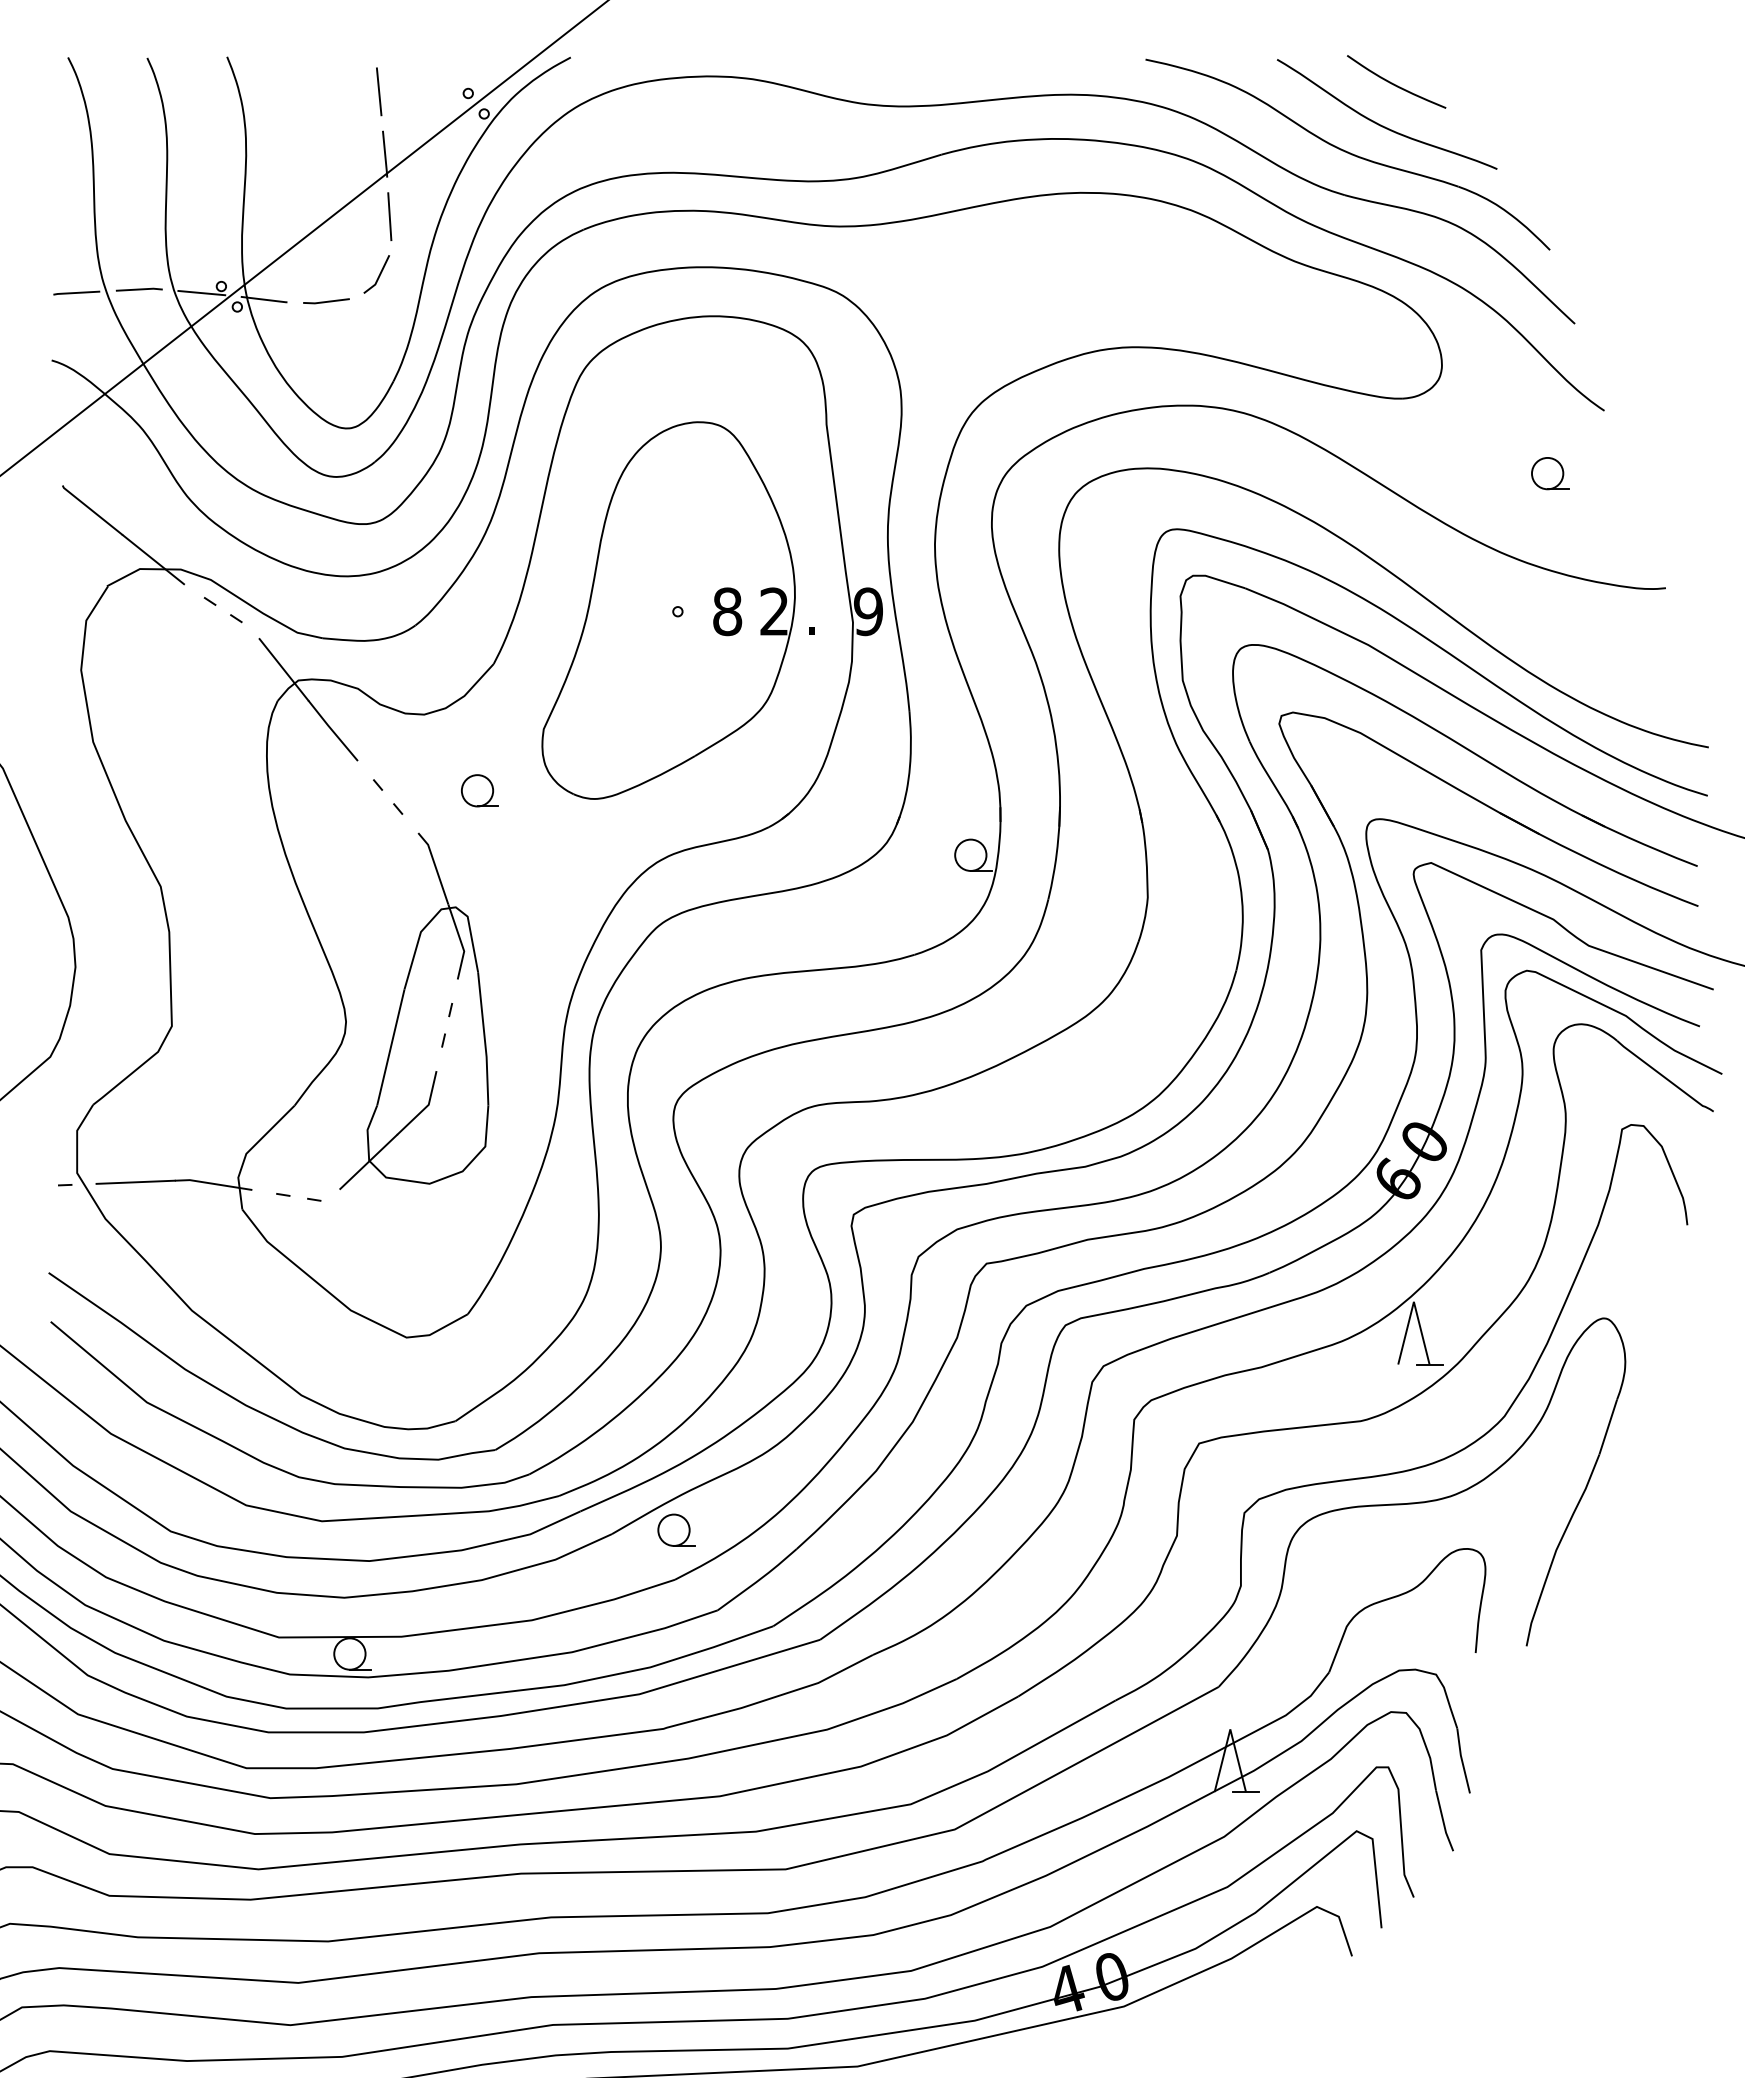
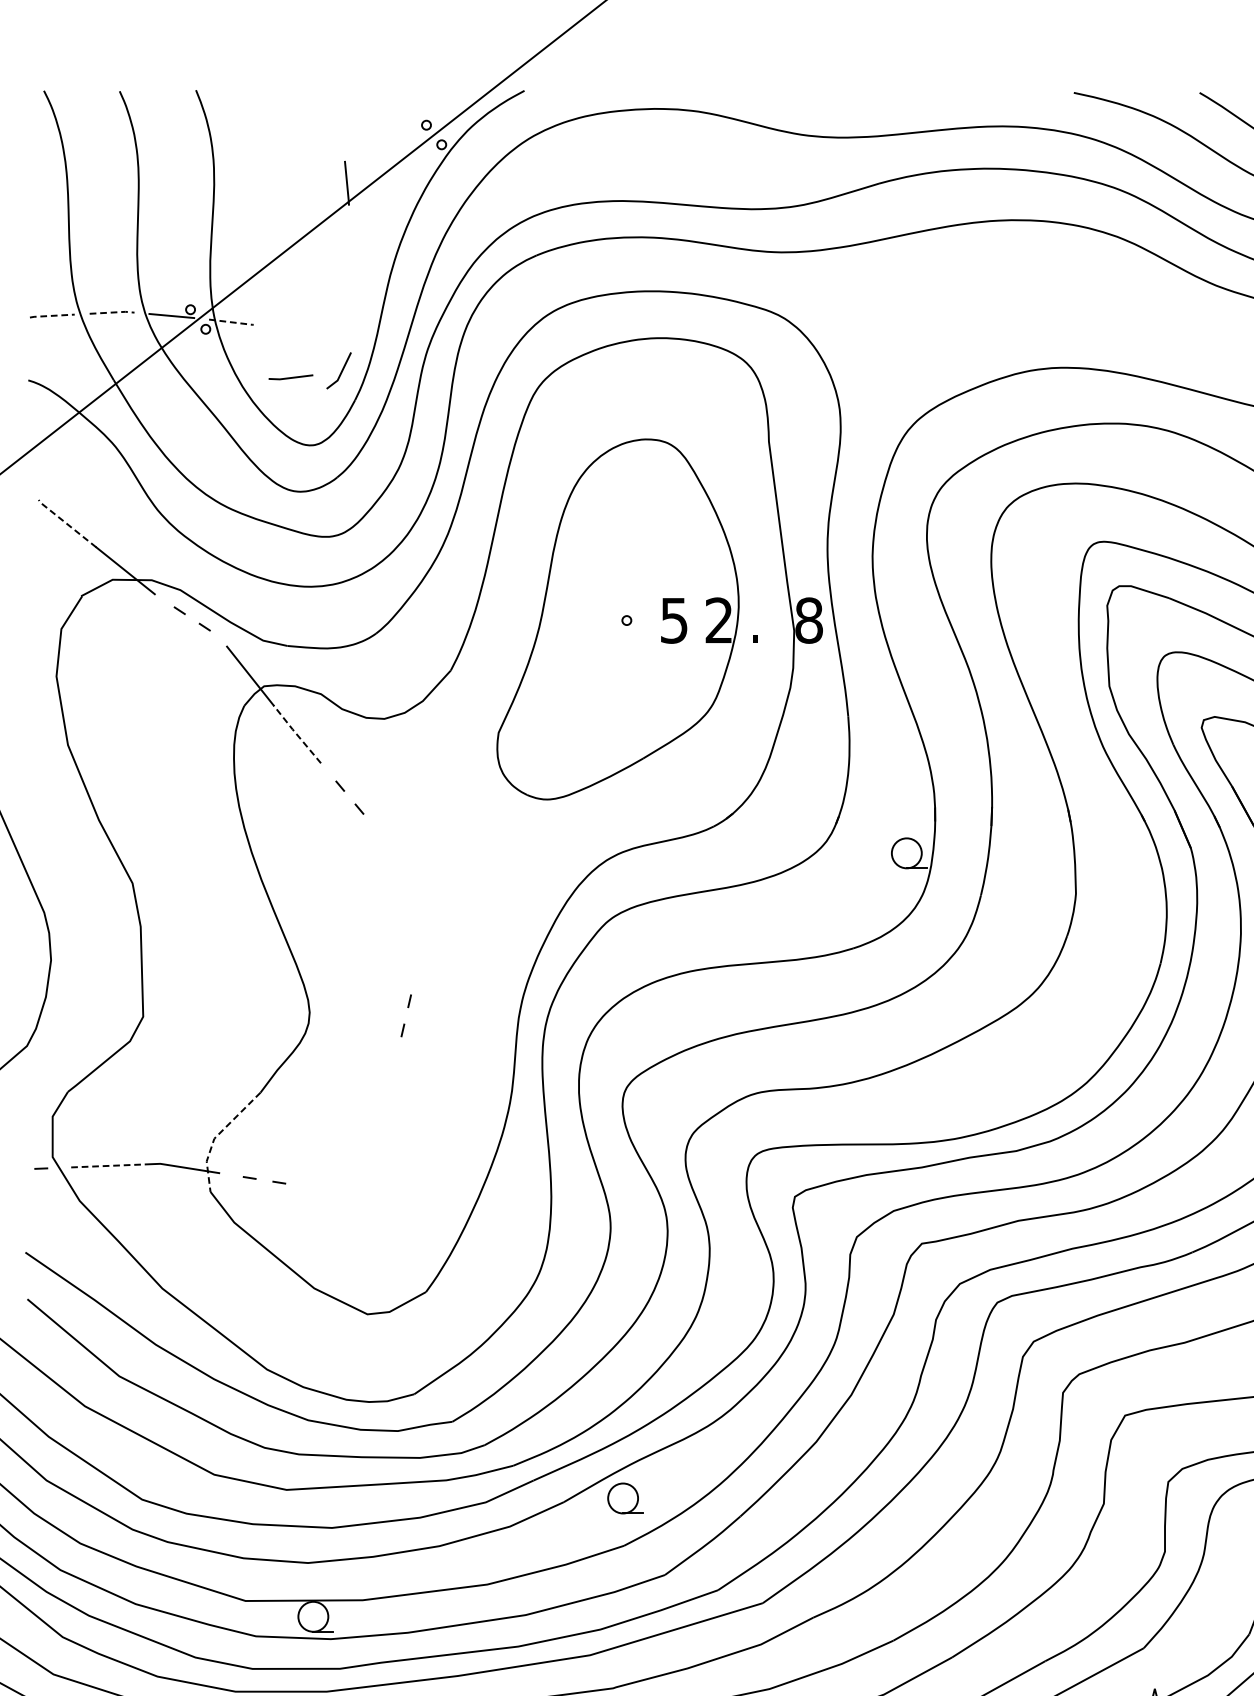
line: (378, 91) -> (340, 123), removed
line: (389, 216) -> (351, 242), removed
line: (378, 275) -> (340, 371), moved
line: (140, 289) -> (113, 312), solid -> dashed
line: (76, 292) -> (52, 315), solid -> dashed
line: (265, 299) -> (232, 322), solid -> dashed
line: (326, 301) -> (290, 377), moved
line: (91, 510) -> (66, 523), solid -> dashed
text: (727, 611) -> (674, 620), 8 -> 5
text: (868, 611) -> (809, 620), 9 -> 8
line: (332, 730) -> (296, 734), solid -> dashed
part: (479, 790) -> (437, 791), removed
part: (414, 1010) -> (375, 1001), removed
line: (249, 1151) -> (217, 1136), solid -> dashed
line: (136, 1182) -> (109, 1166), solid -> dashed

